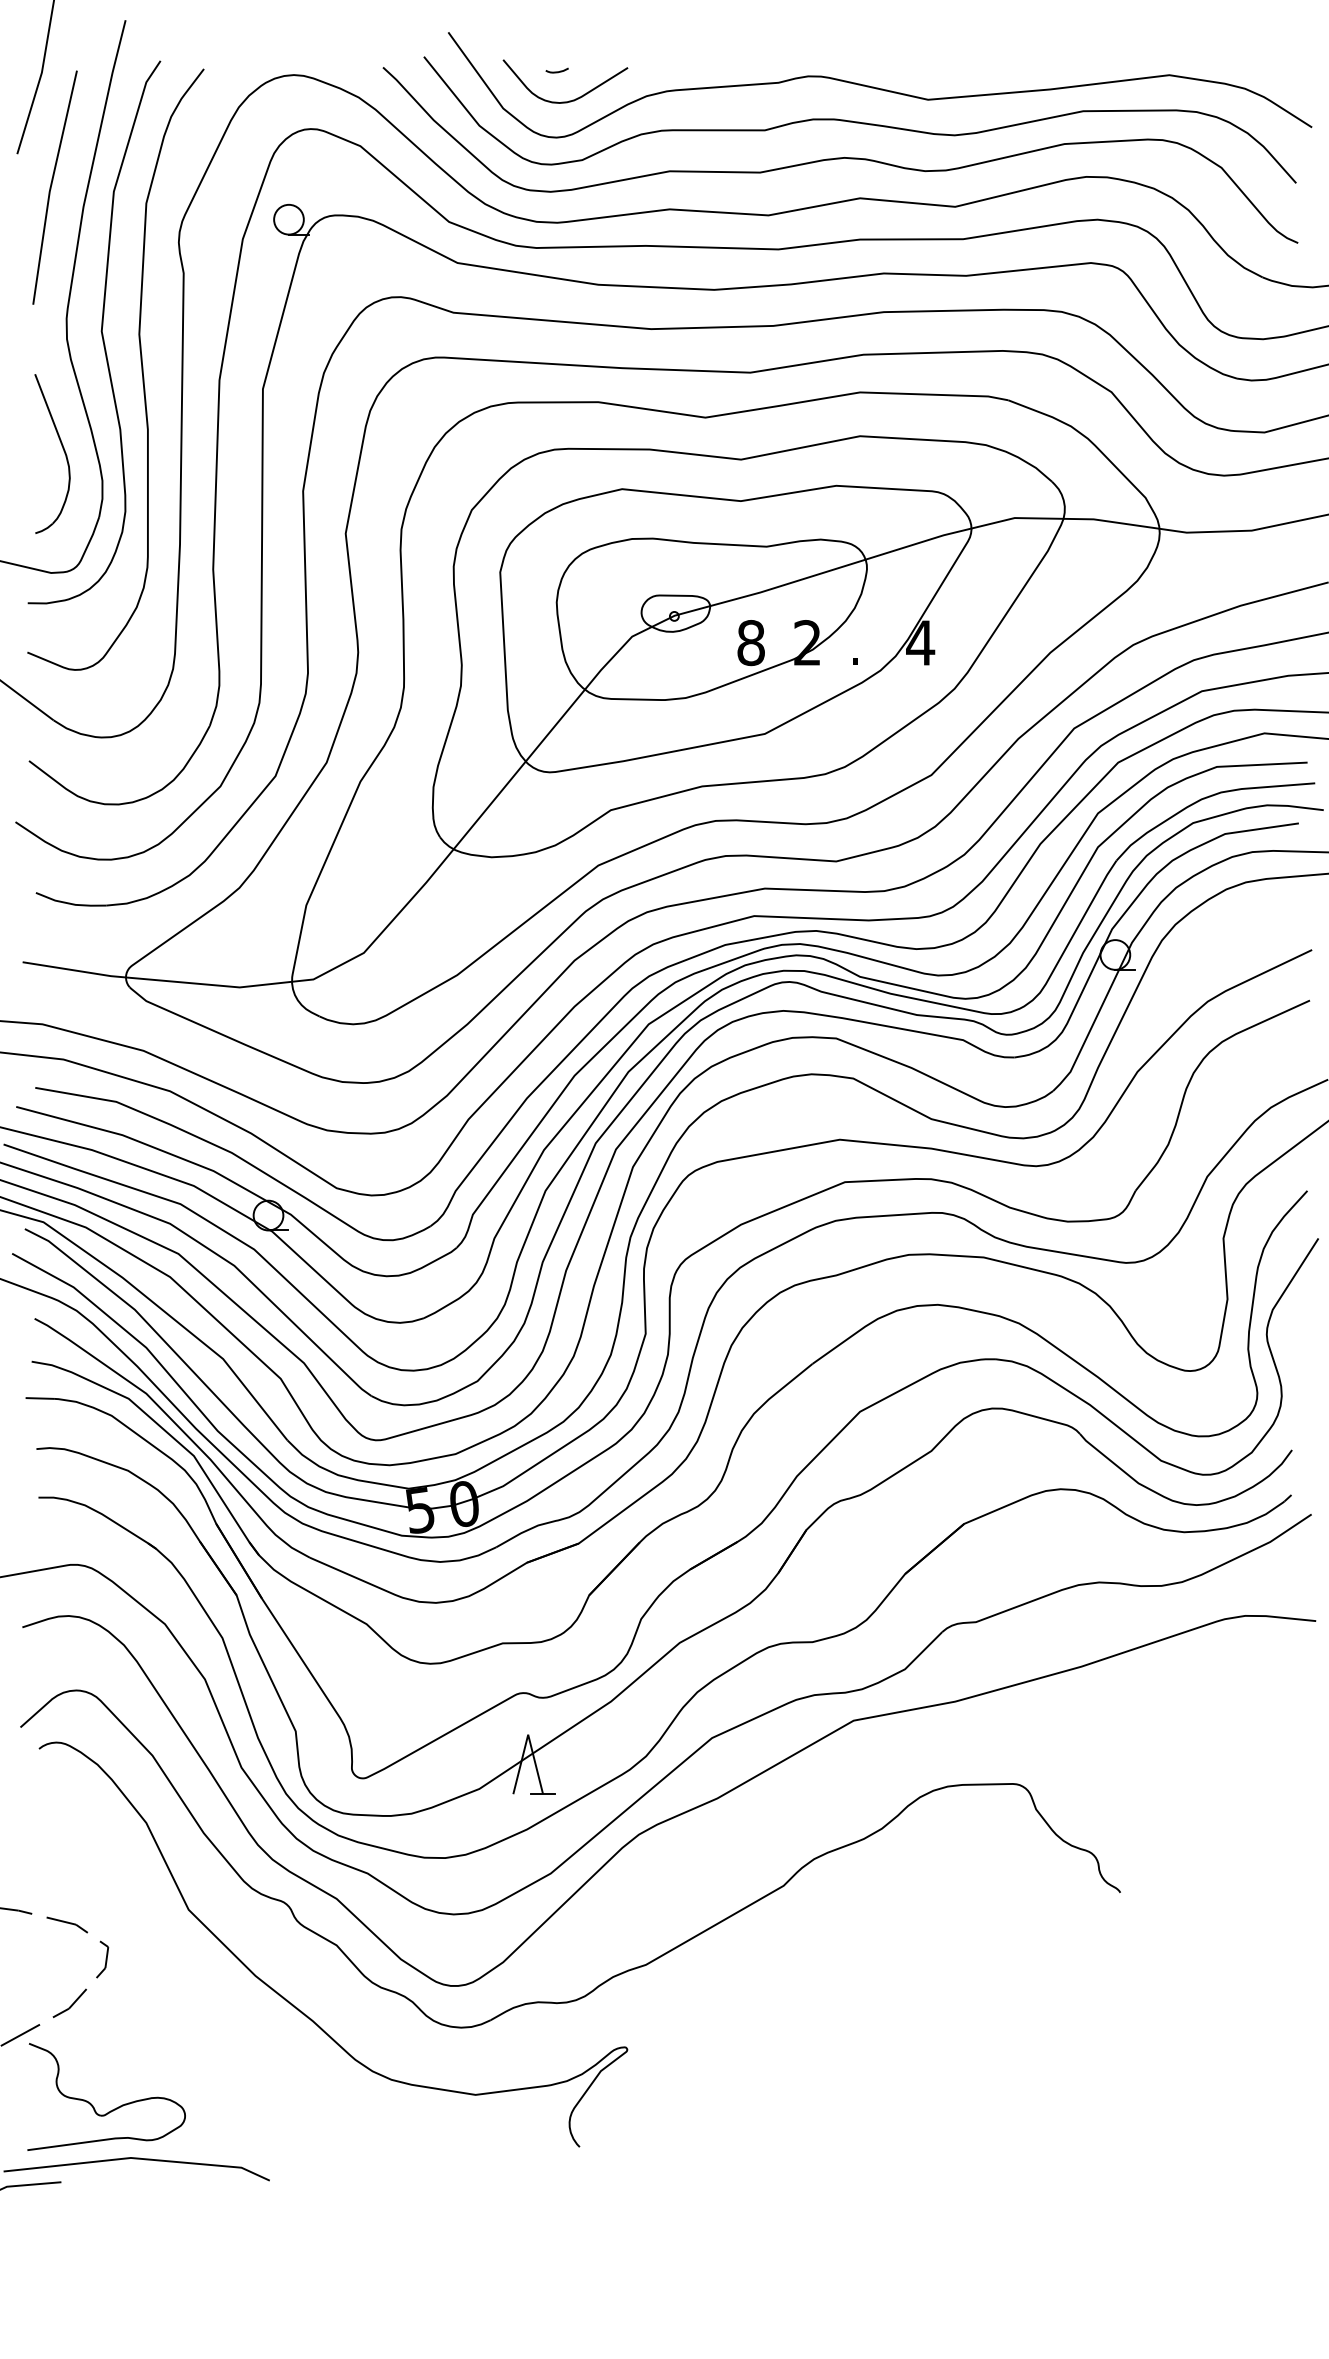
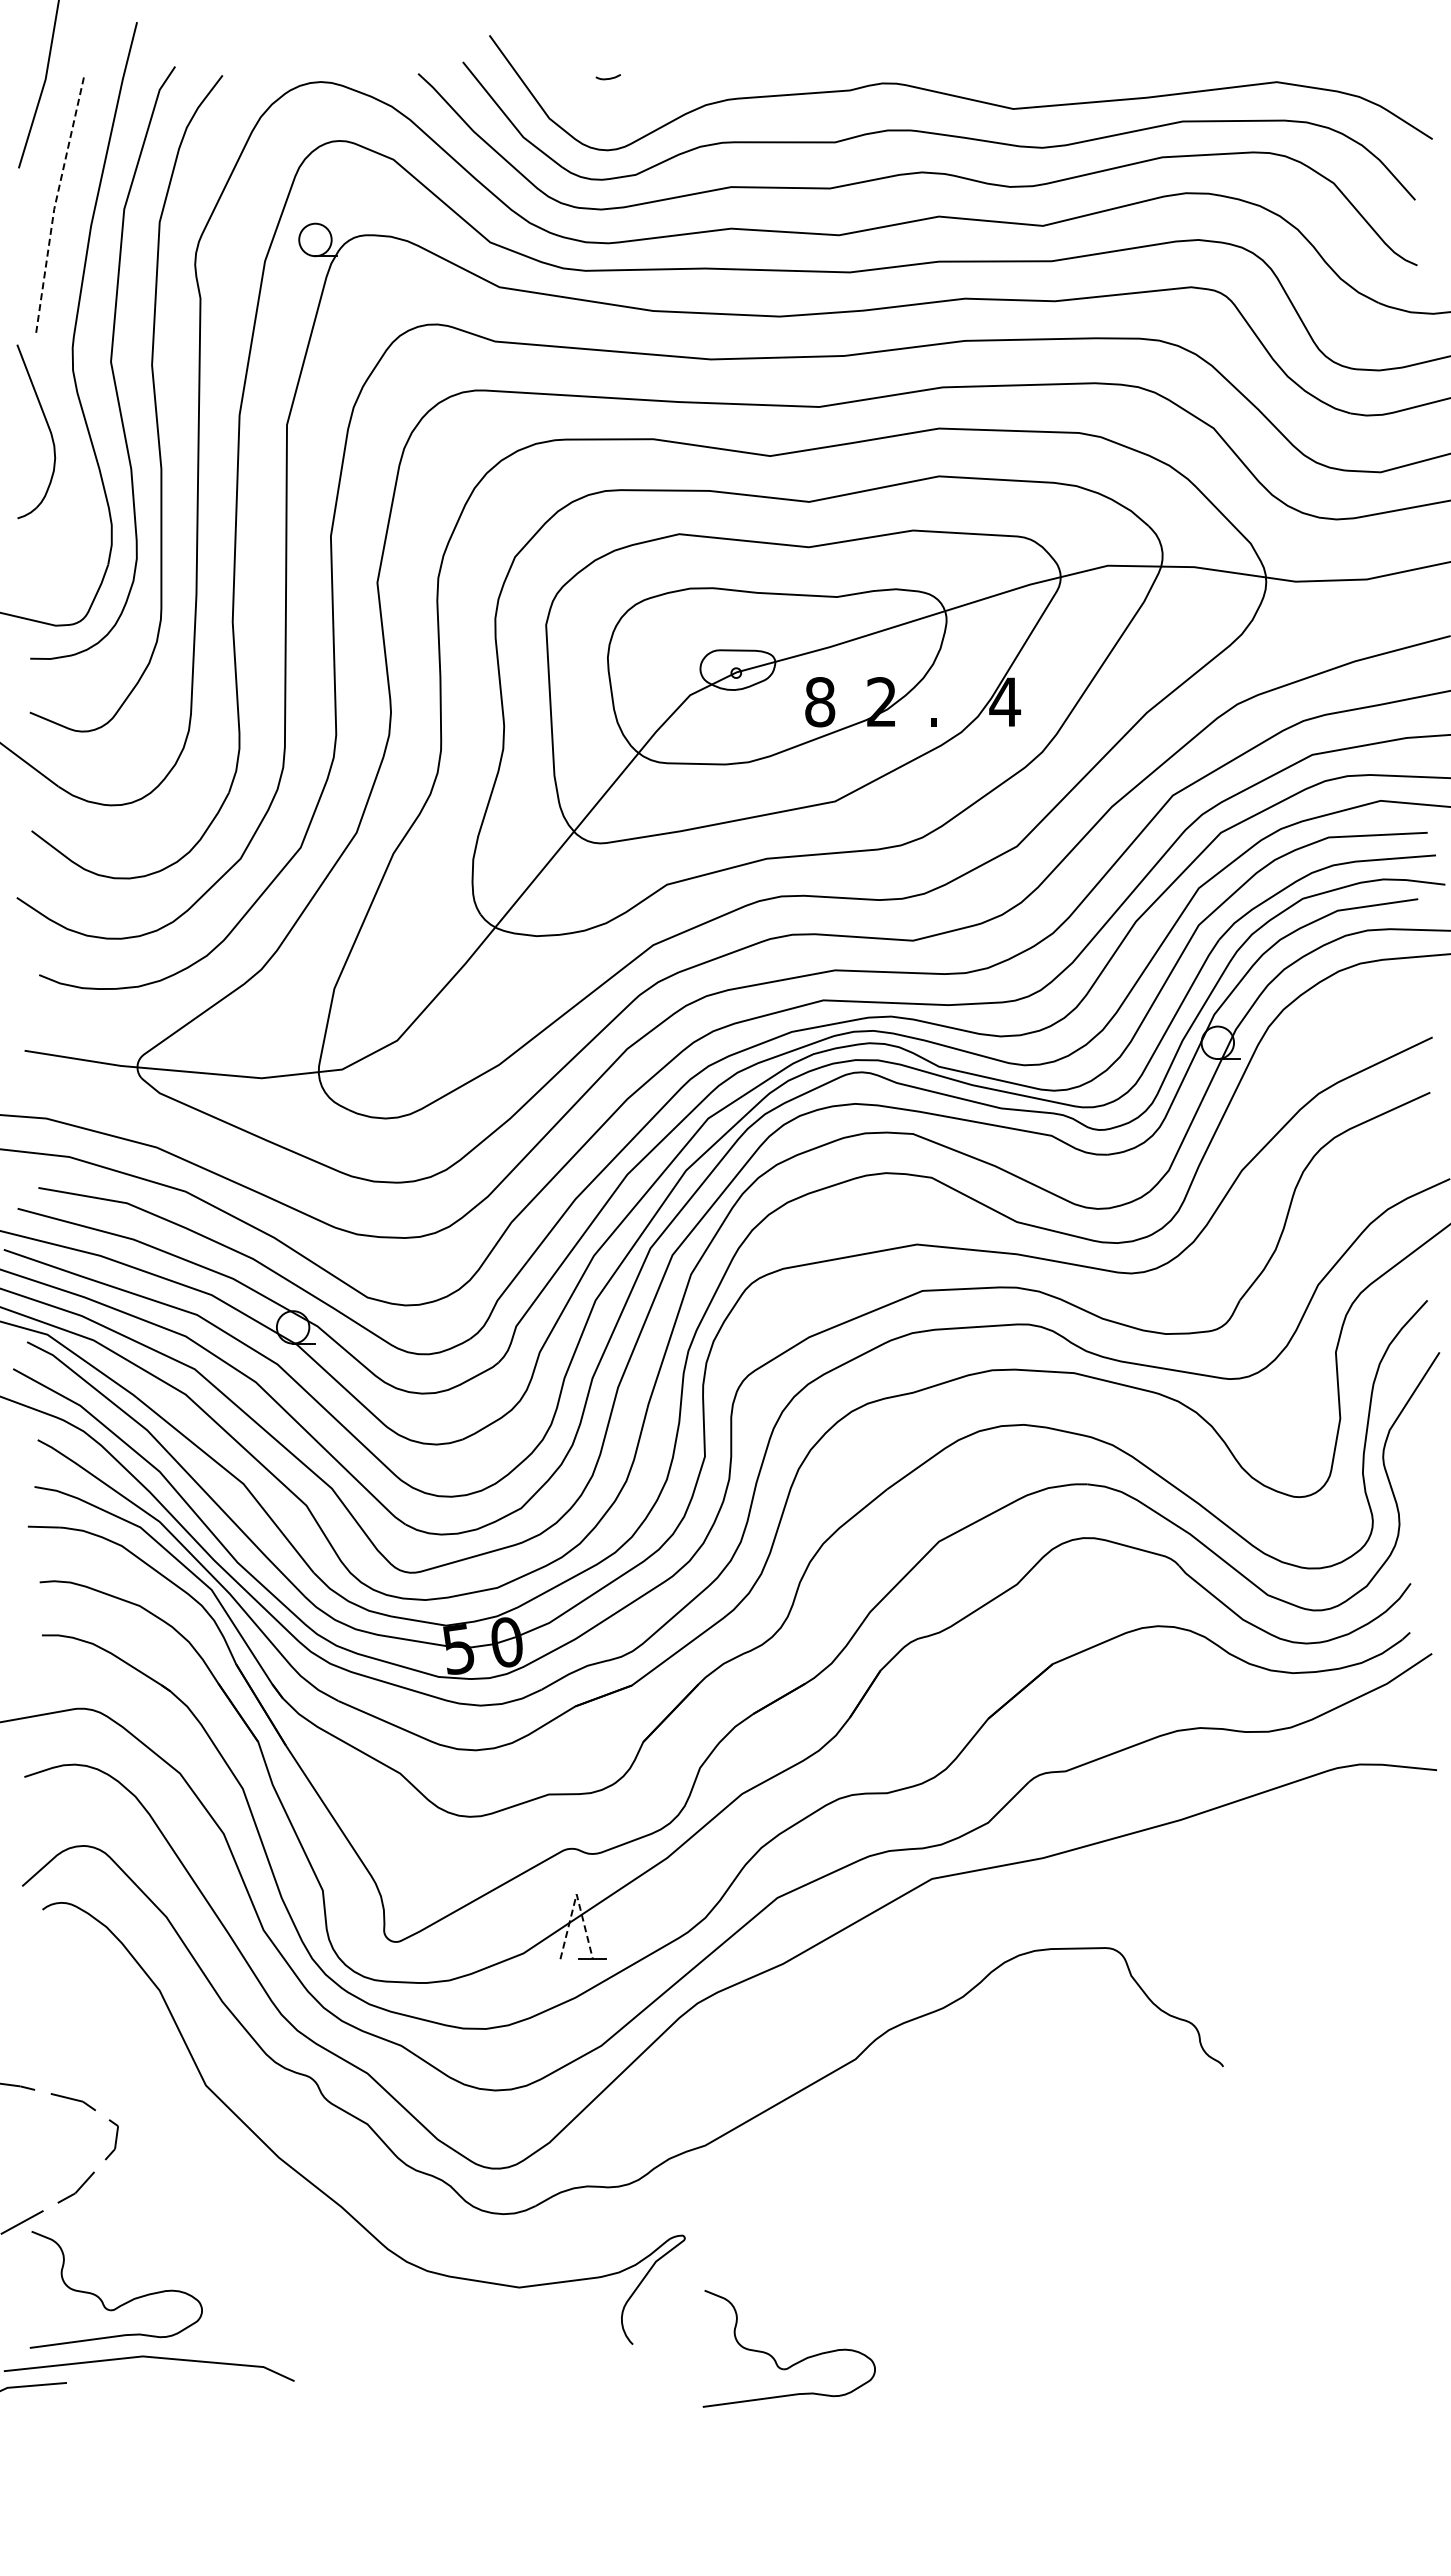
curve: (570, 100) -> (622, 109), removed
line: (50, 187) -> (55, 204), solid -> dashed
part: (62, 449) -> (47, 426), moved
line: (528, 1734) -> (576, 1894), solid -> dashed
part: (730, 2162) -> (797, 2361), added

